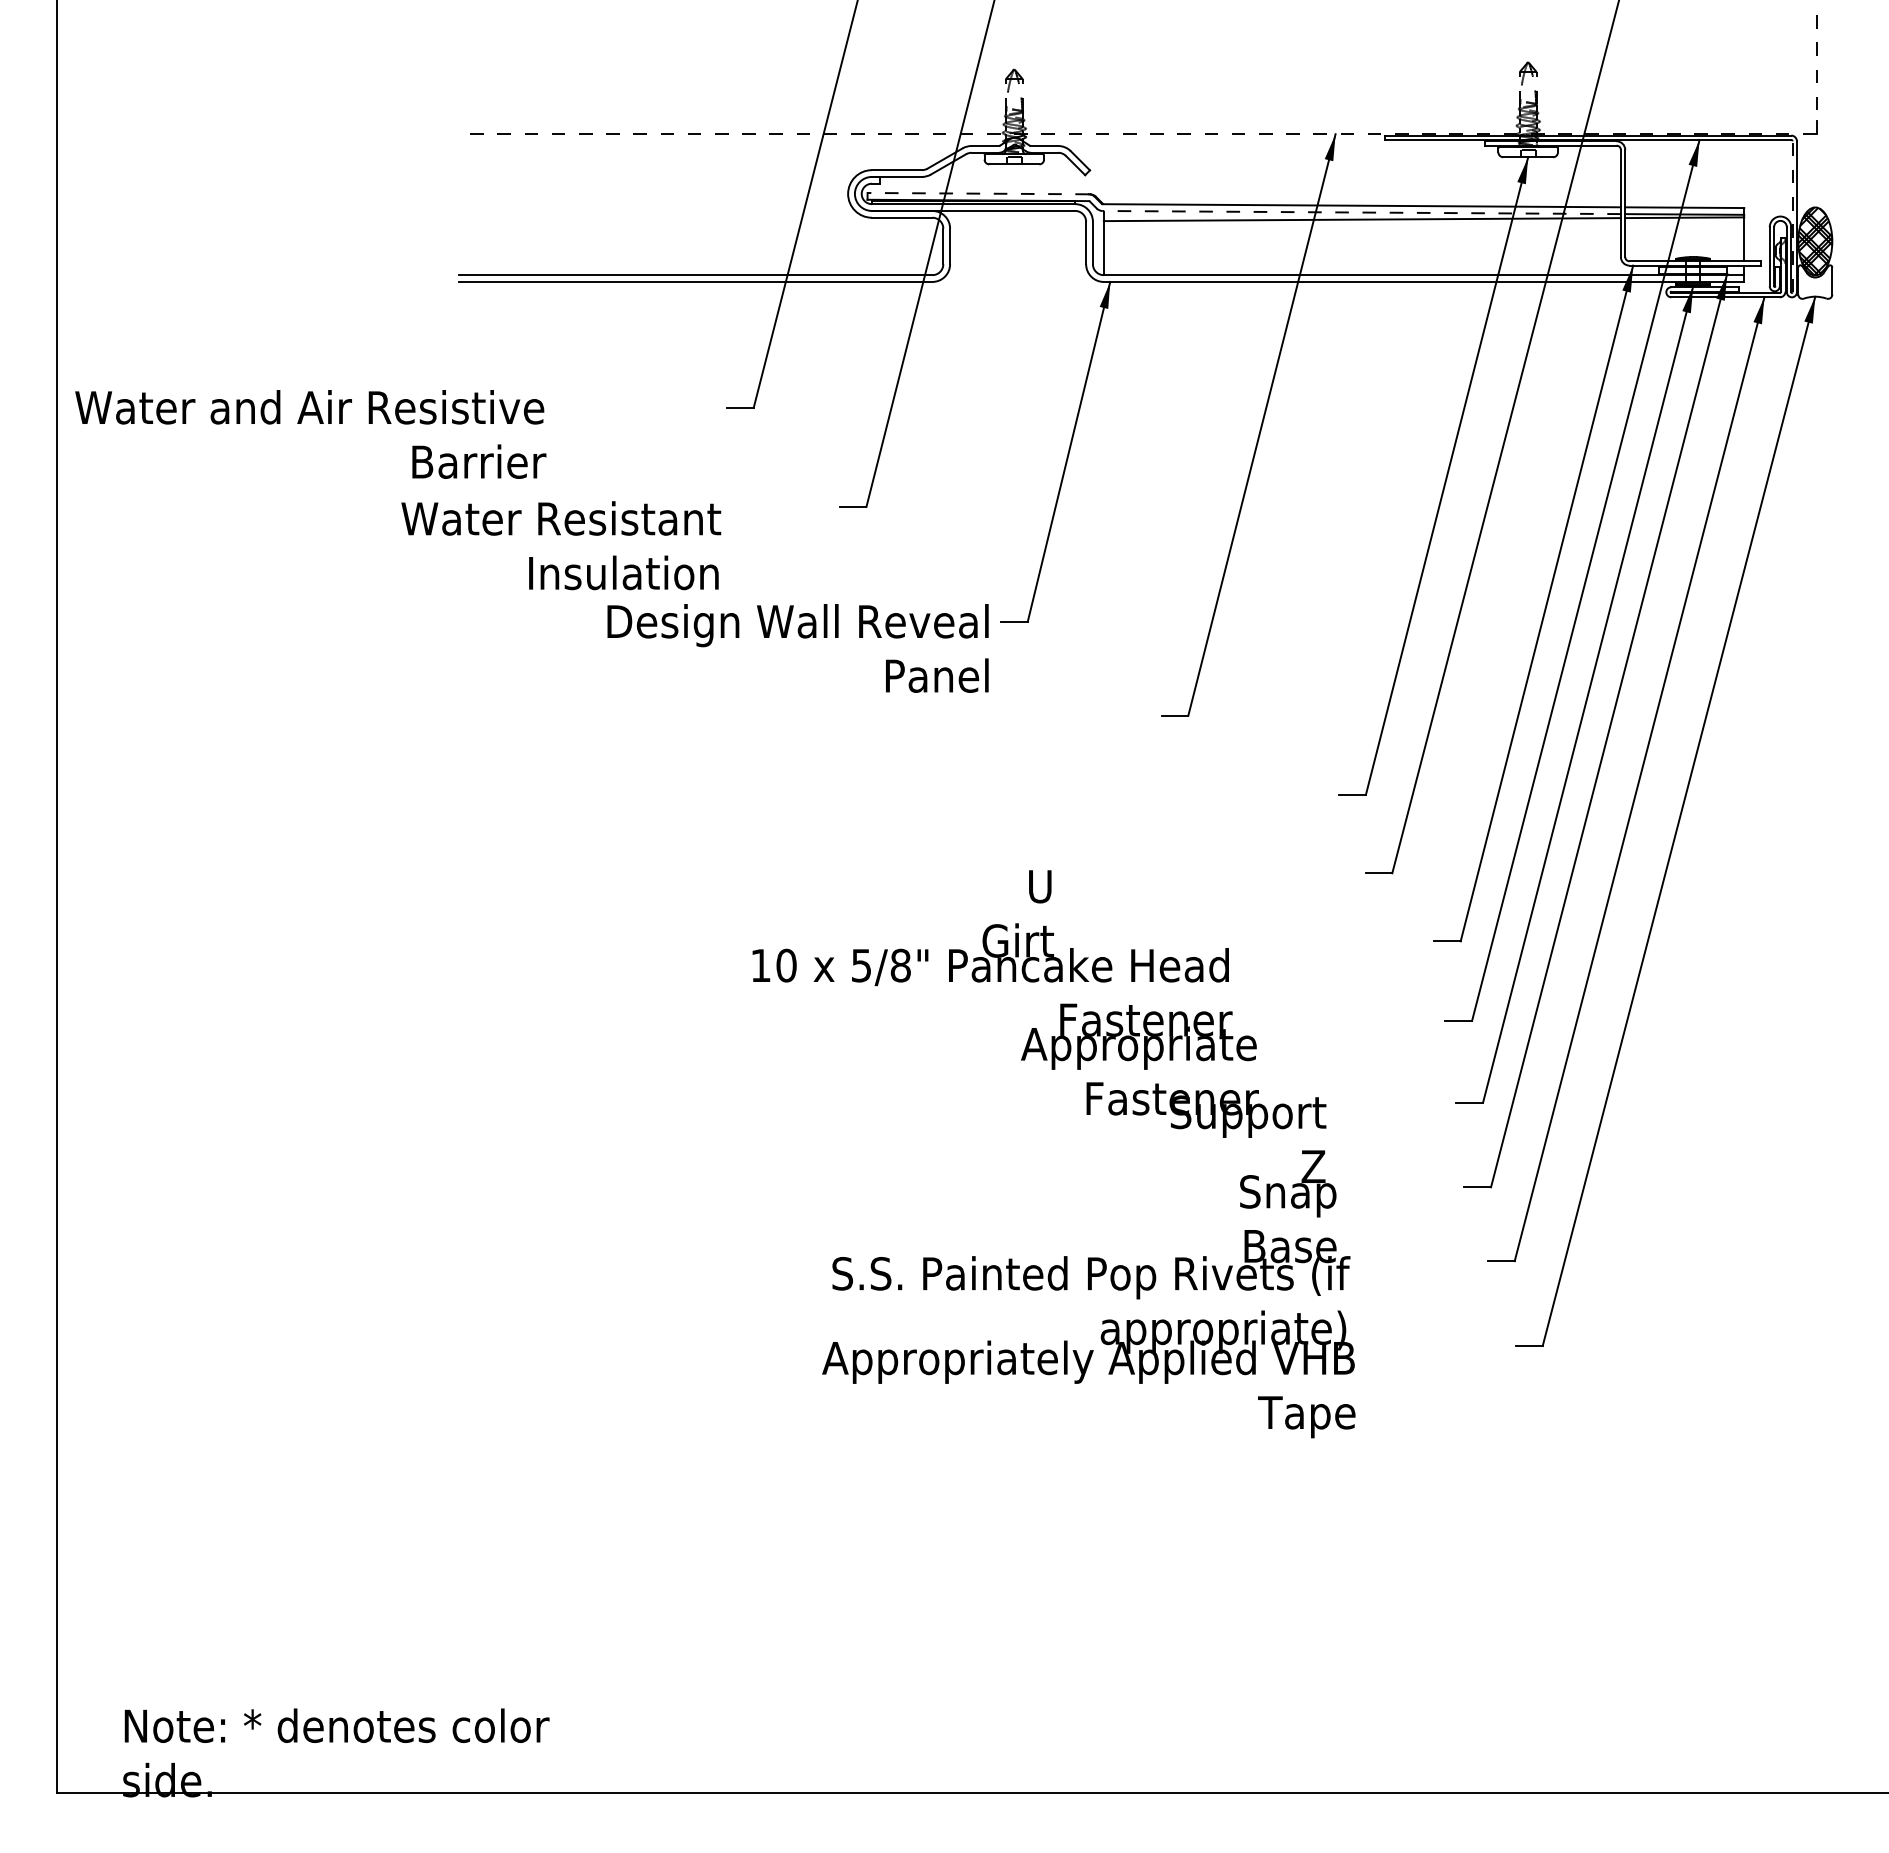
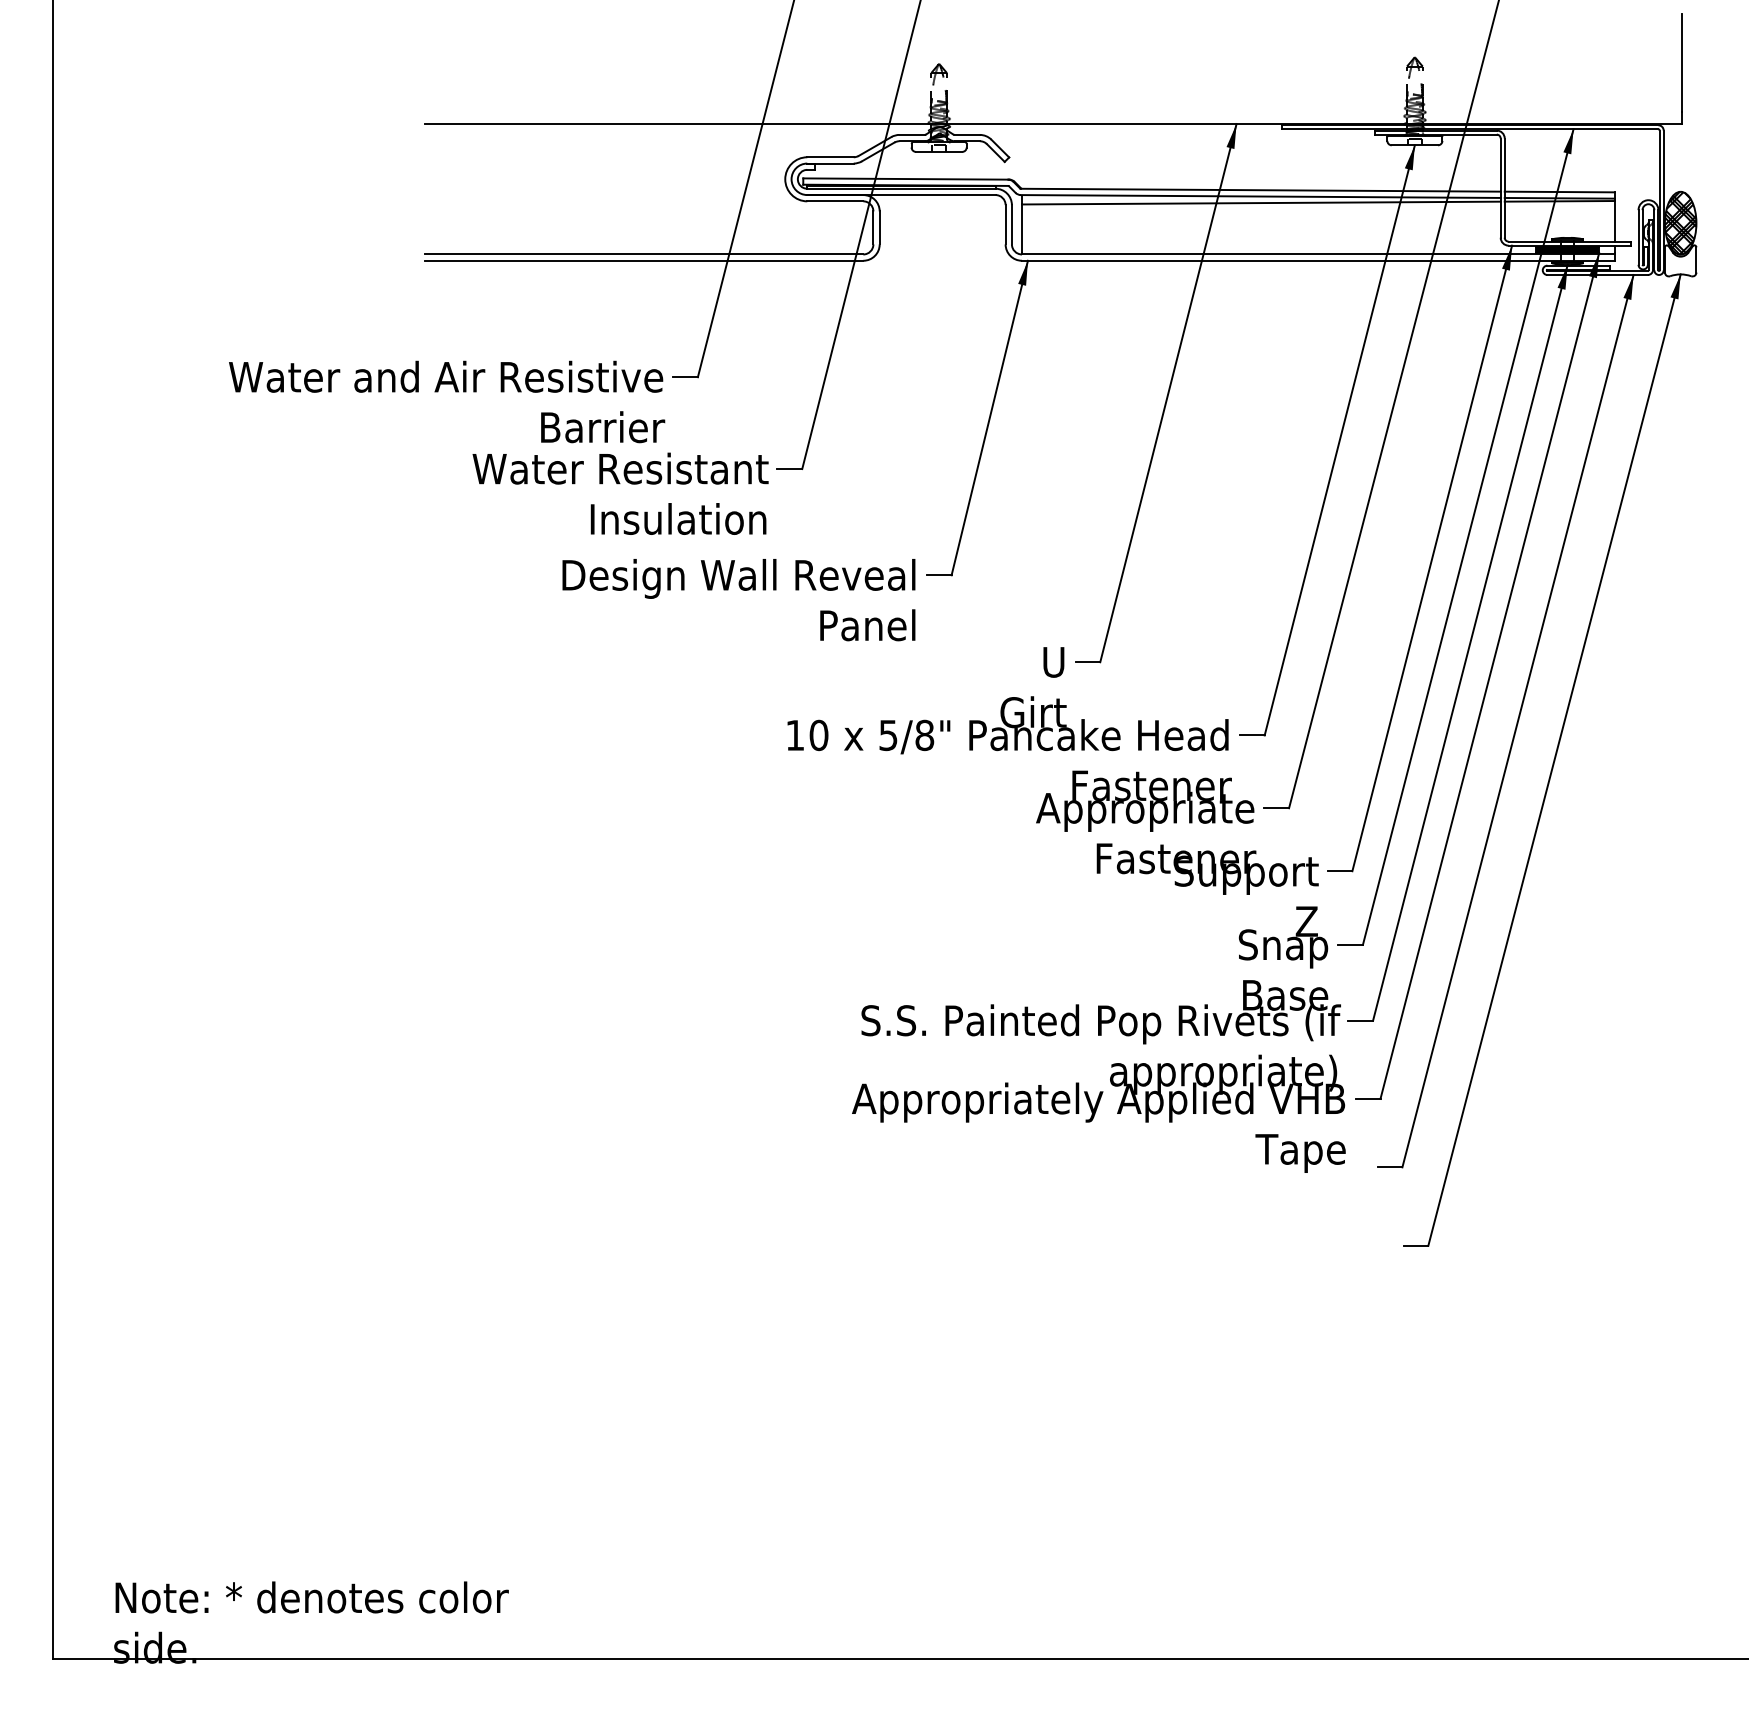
line: (1816, 68) -> (1681, 63), dashed -> solid
line: (1137, 134) -> (1053, 124), dashed -> solid
line: (978, 193) -> (905, 178), dashed -> solid
line: (1361, 212) -> (1260, 196), dashed -> solid
line: (1792, 216) -> (1659, 200), dashed -> solid
fill: (1693, 270) -> (1567, 250), added
text: (310, 434) -> (446, 402), moved
text: (561, 545) -> (620, 493), moved
text: (1053, 1154) -> (1066, 910), moved

